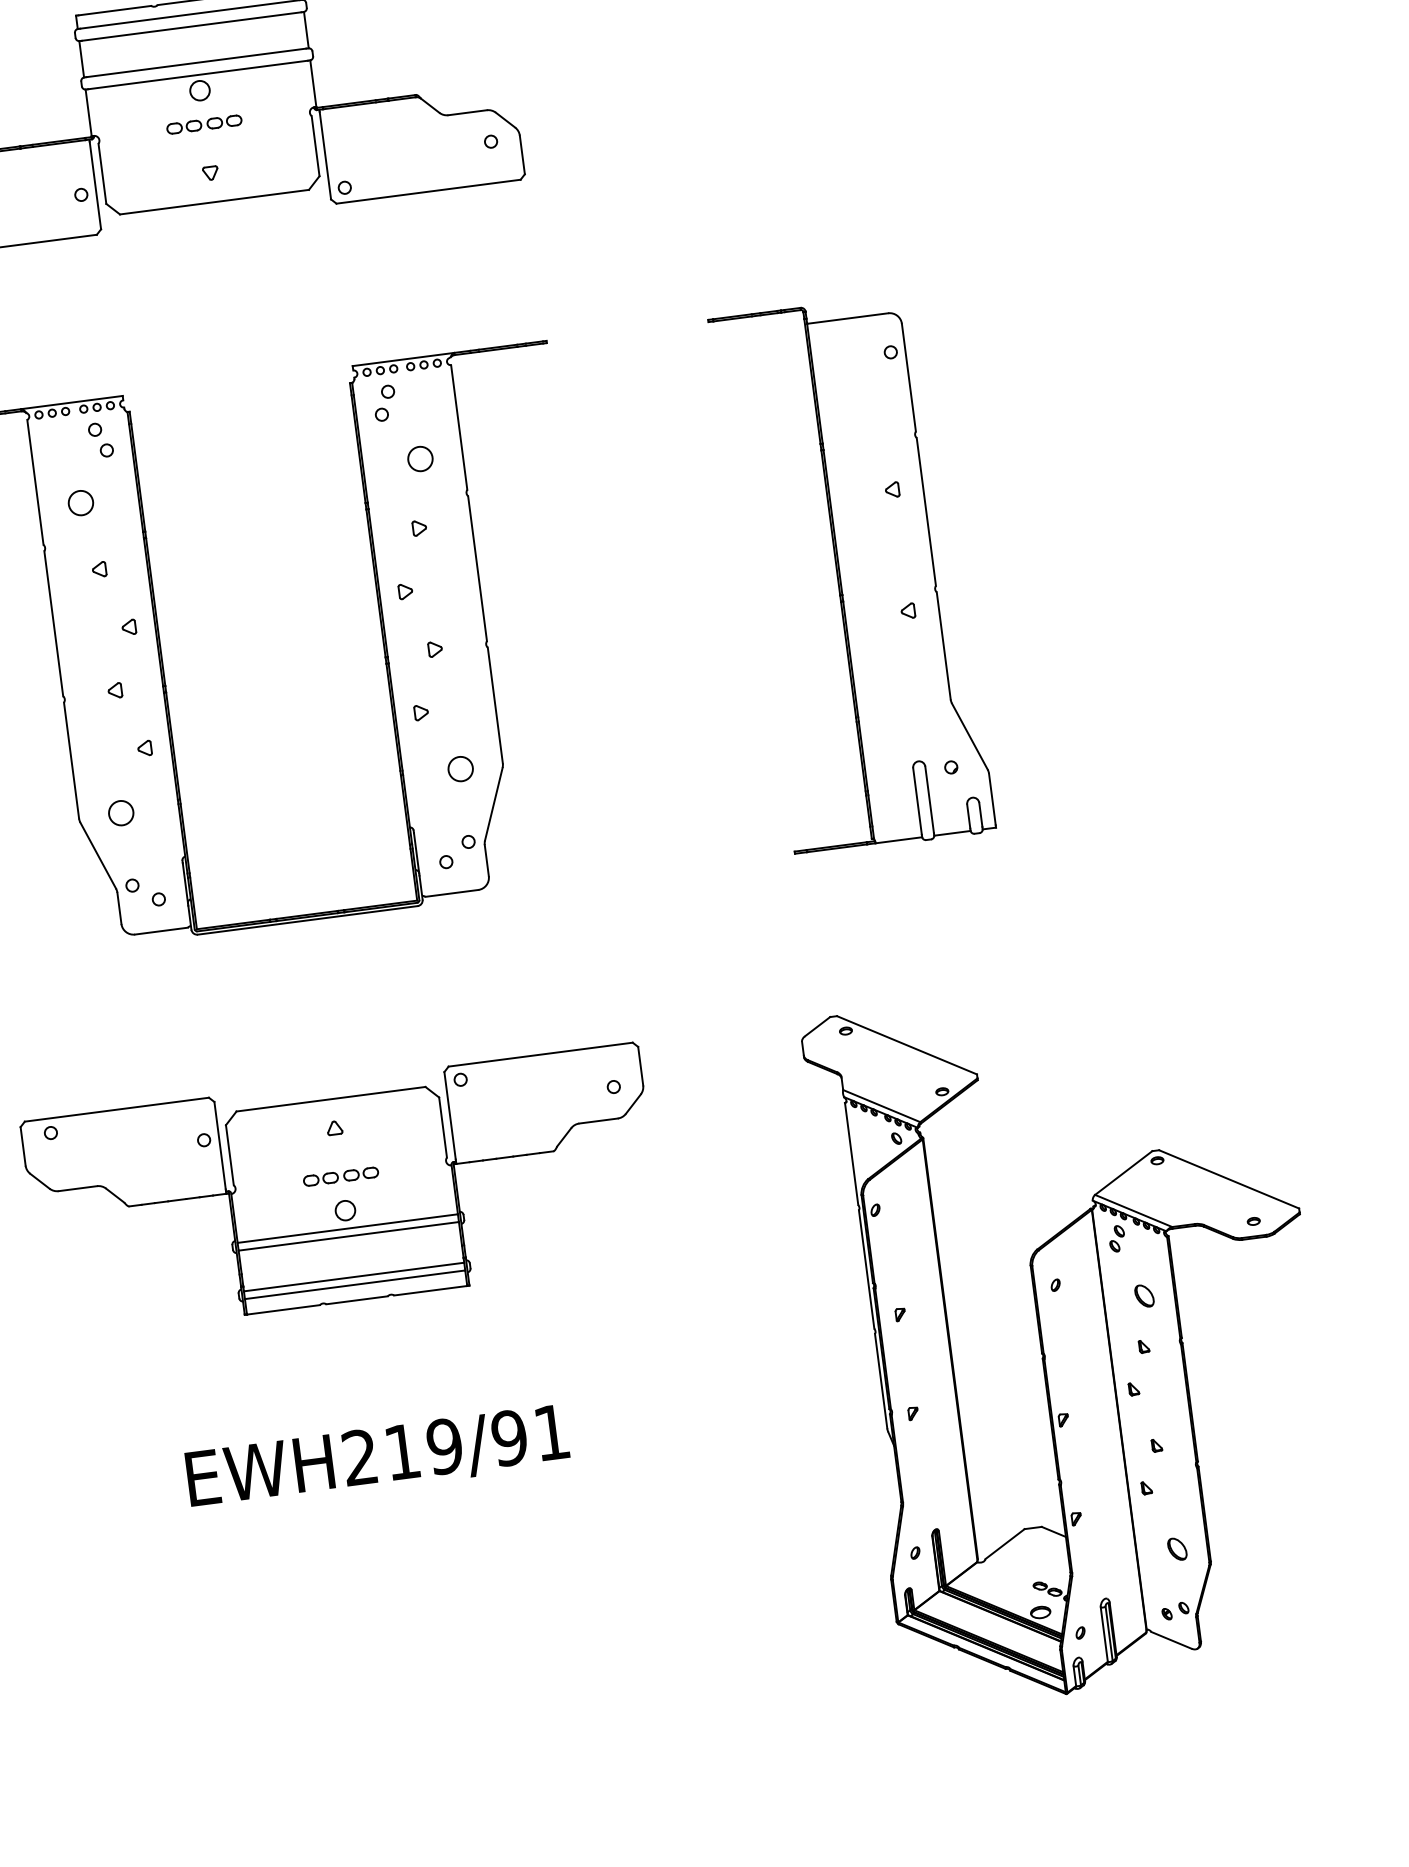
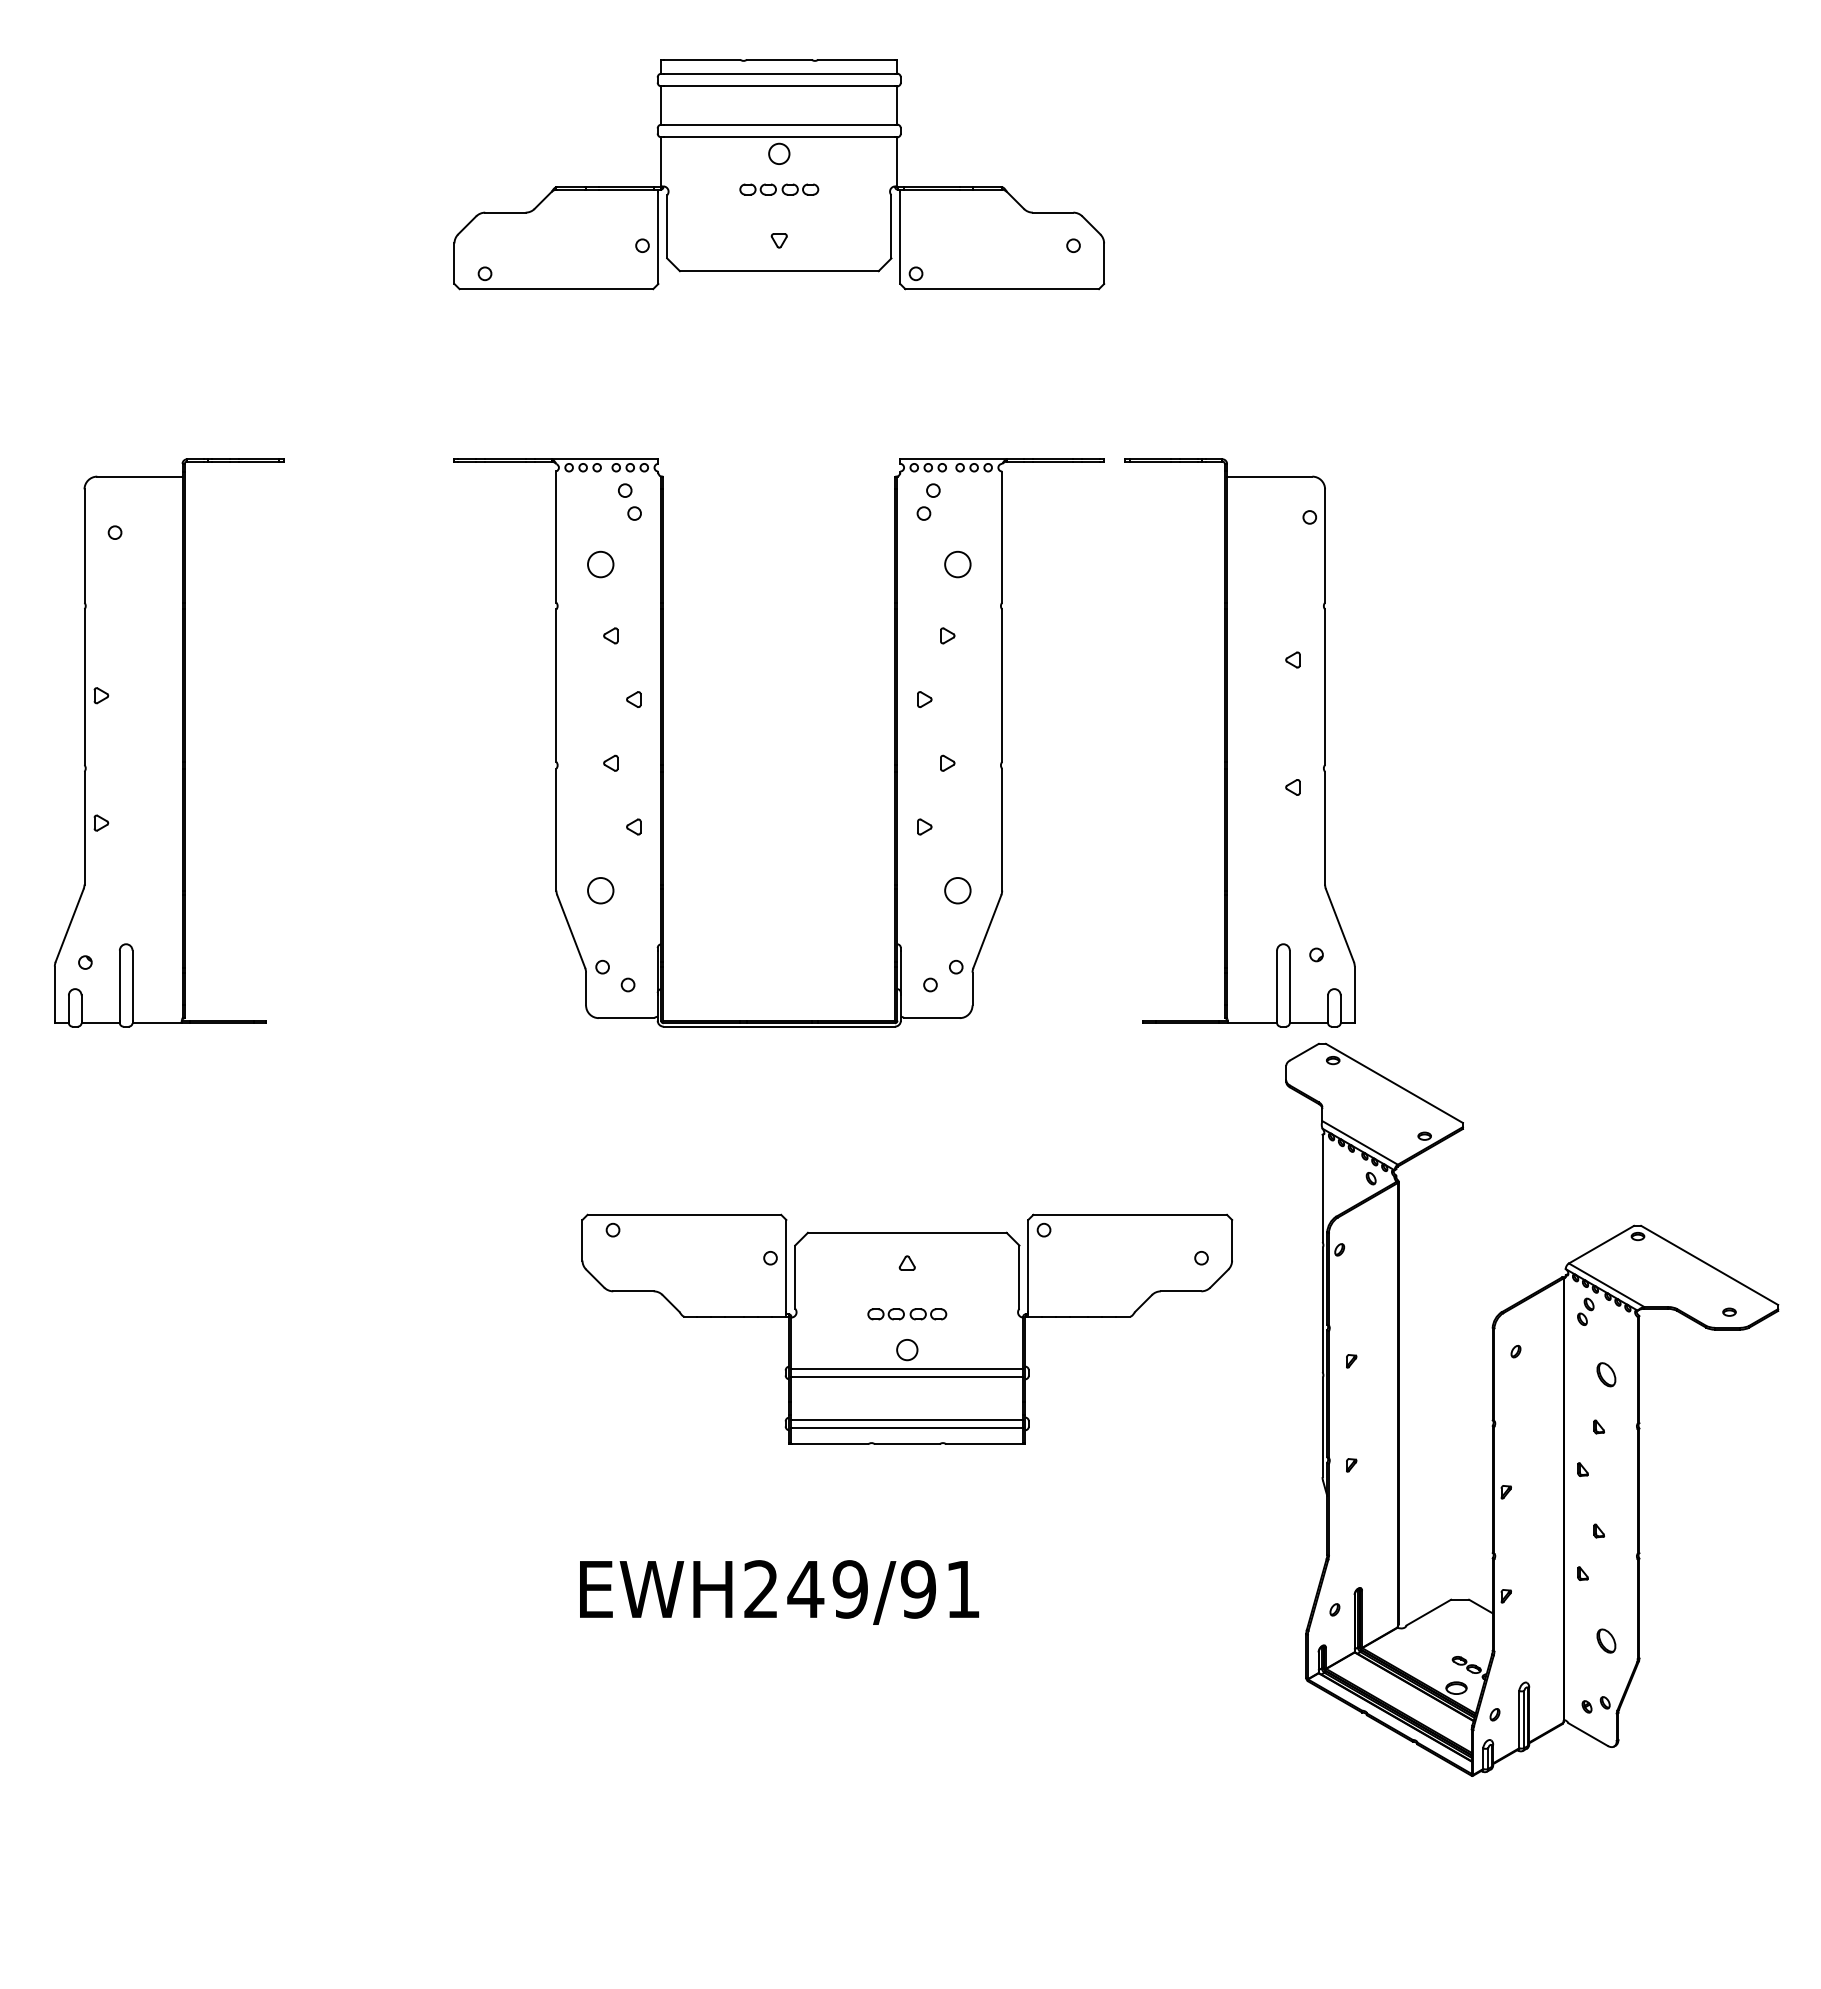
part: (851, 575) -> (1239, 742), moved
part: (342, 1190) -> (907, 1328), moved
part: (1078, 1338) -> (1532, 1409), moved
text: (402, 1452) -> (805, 1589), EWH219/91 -> EWH249/91

